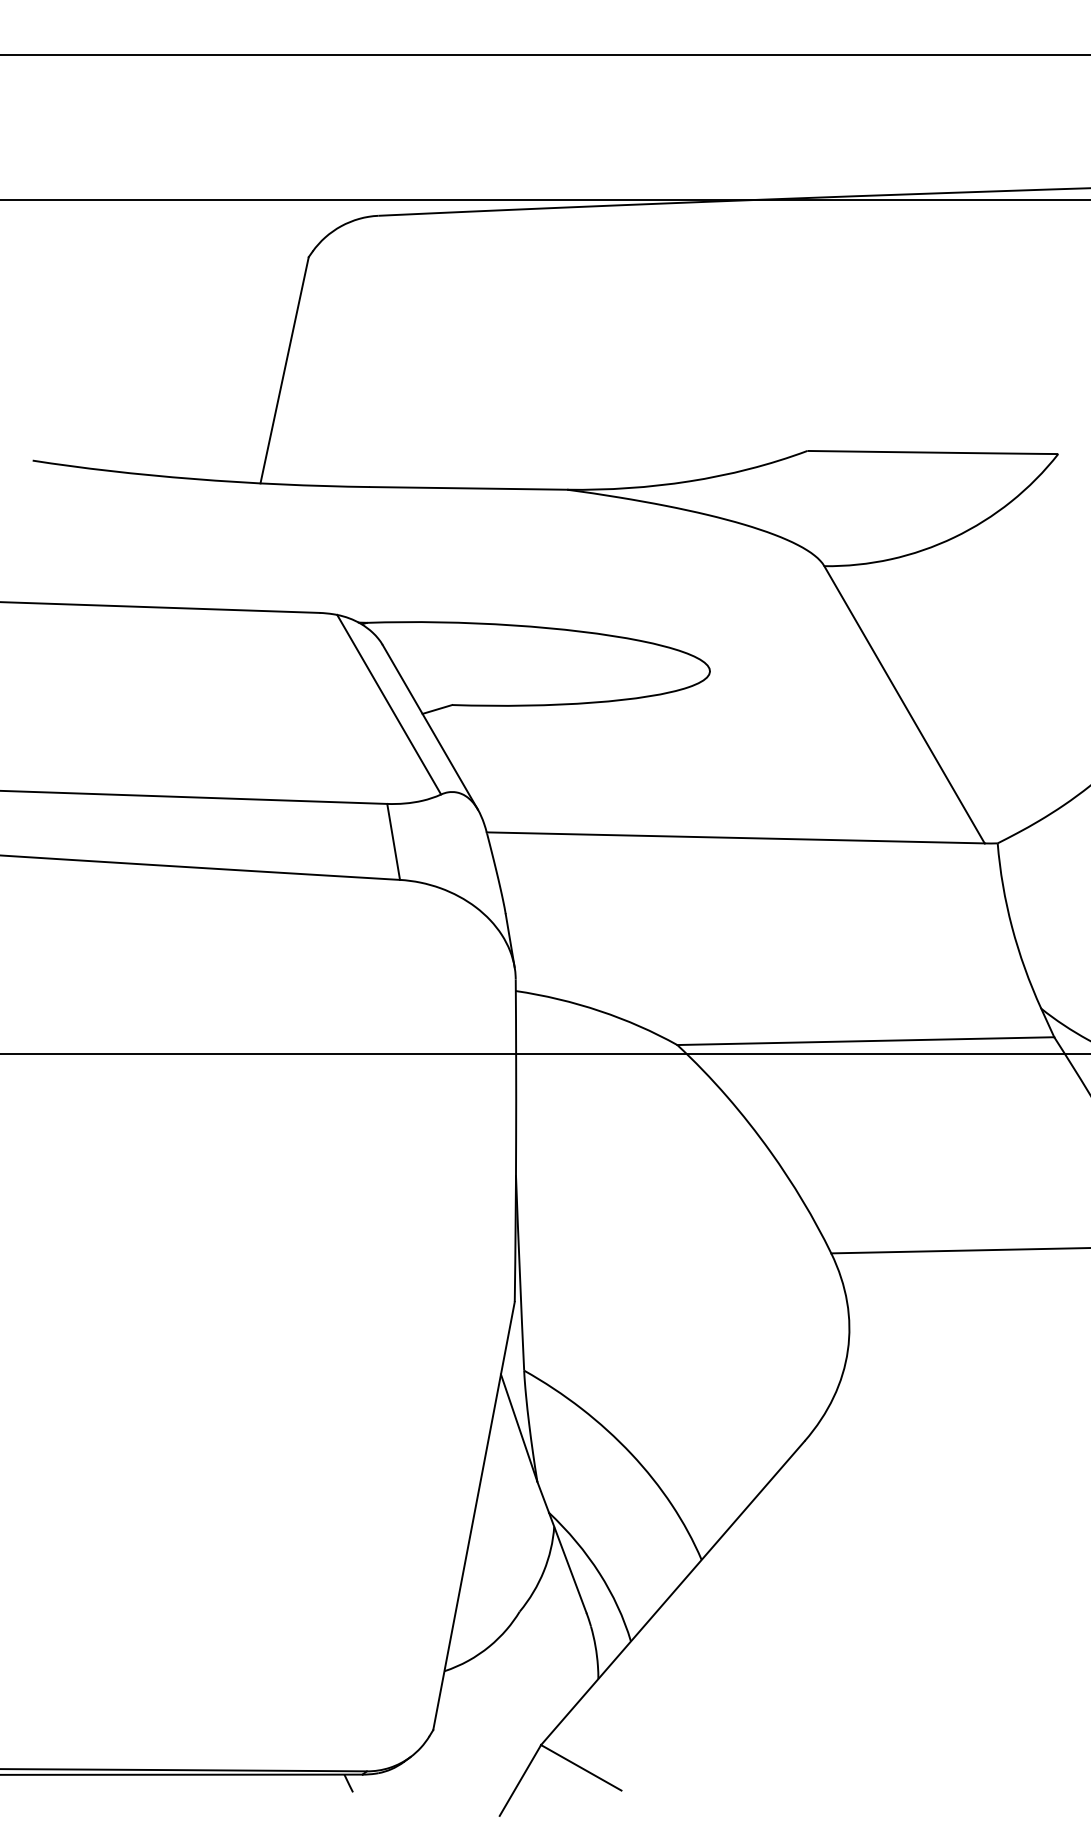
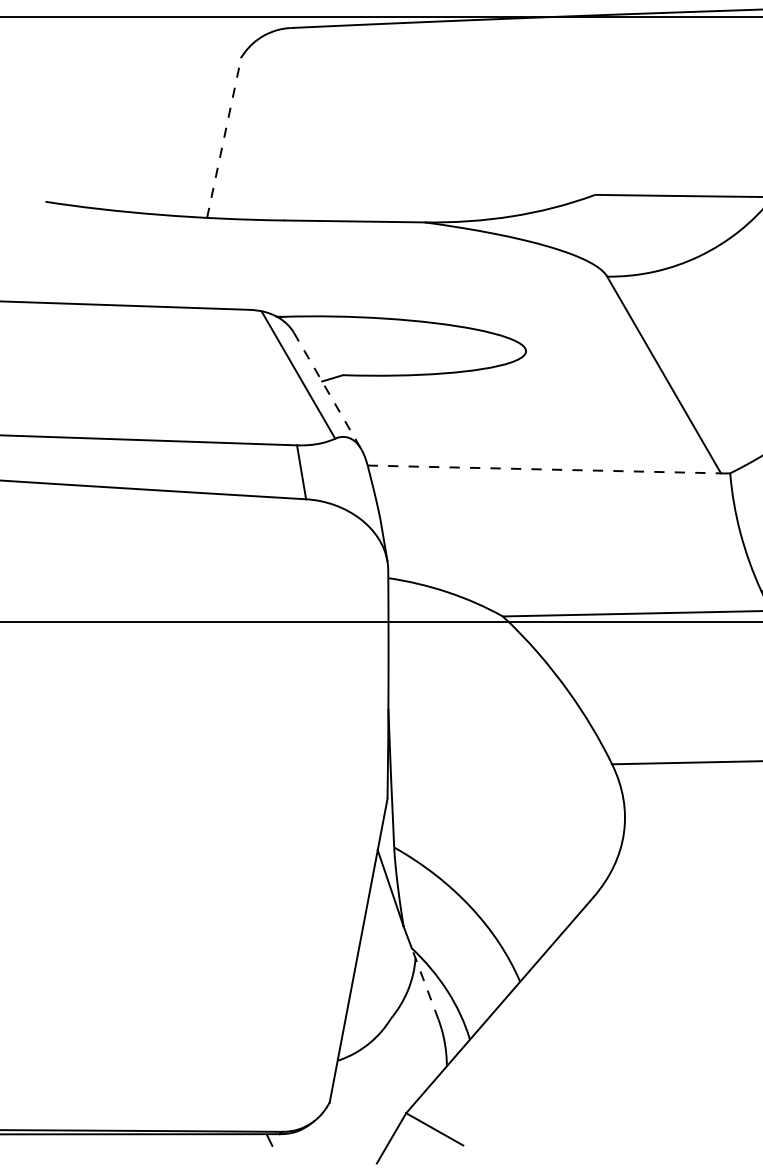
line: (284, 370) -> (224, 137), solid -> dashed
line: (430, 727) -> (327, 391), solid -> dashed
line: (736, 837) -> (544, 469), solid -> dashed
line: (567, 1562) -> (424, 983), solid -> dashed

